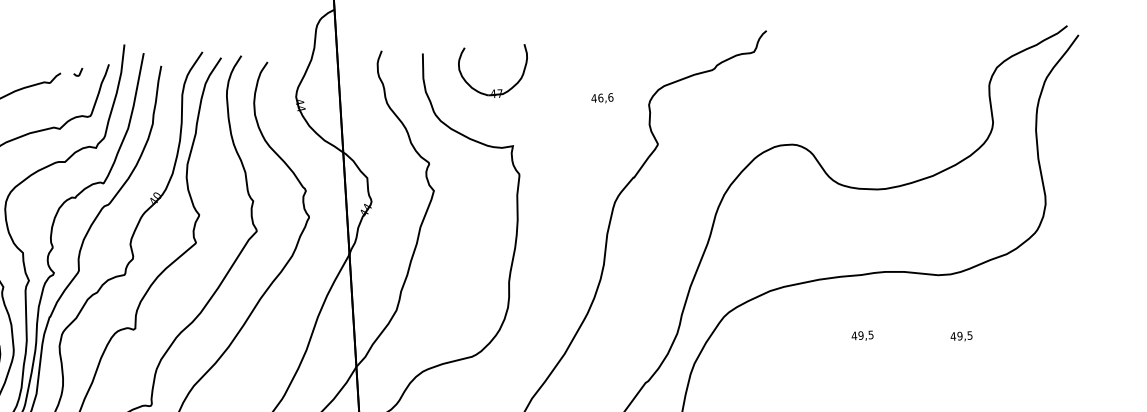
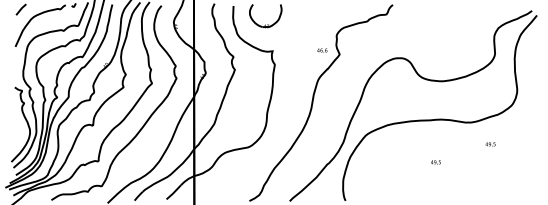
text: (602, 97) -> (322, 50), moved
text: (861, 335) -> (435, 162), moved
text: (961, 336) -> (490, 144), moved

